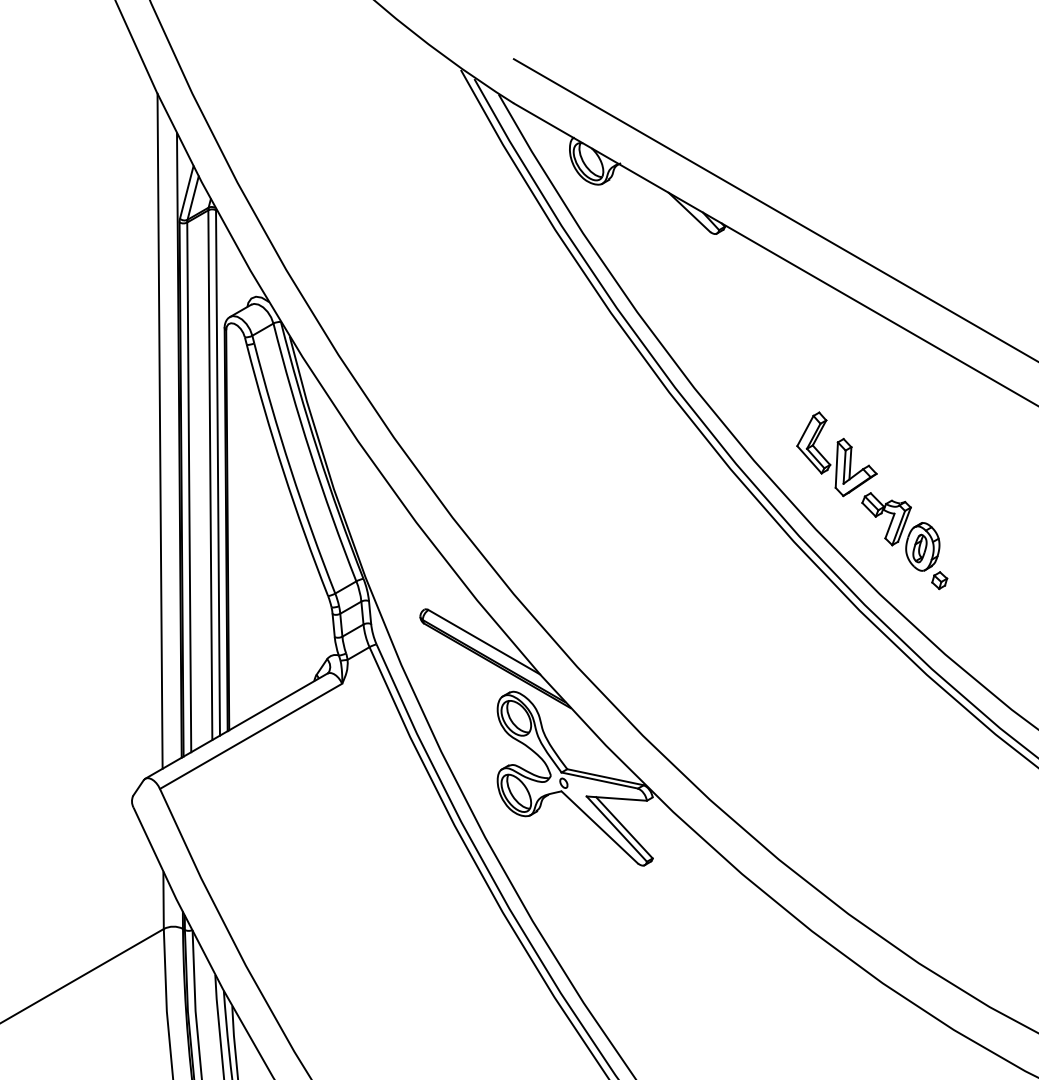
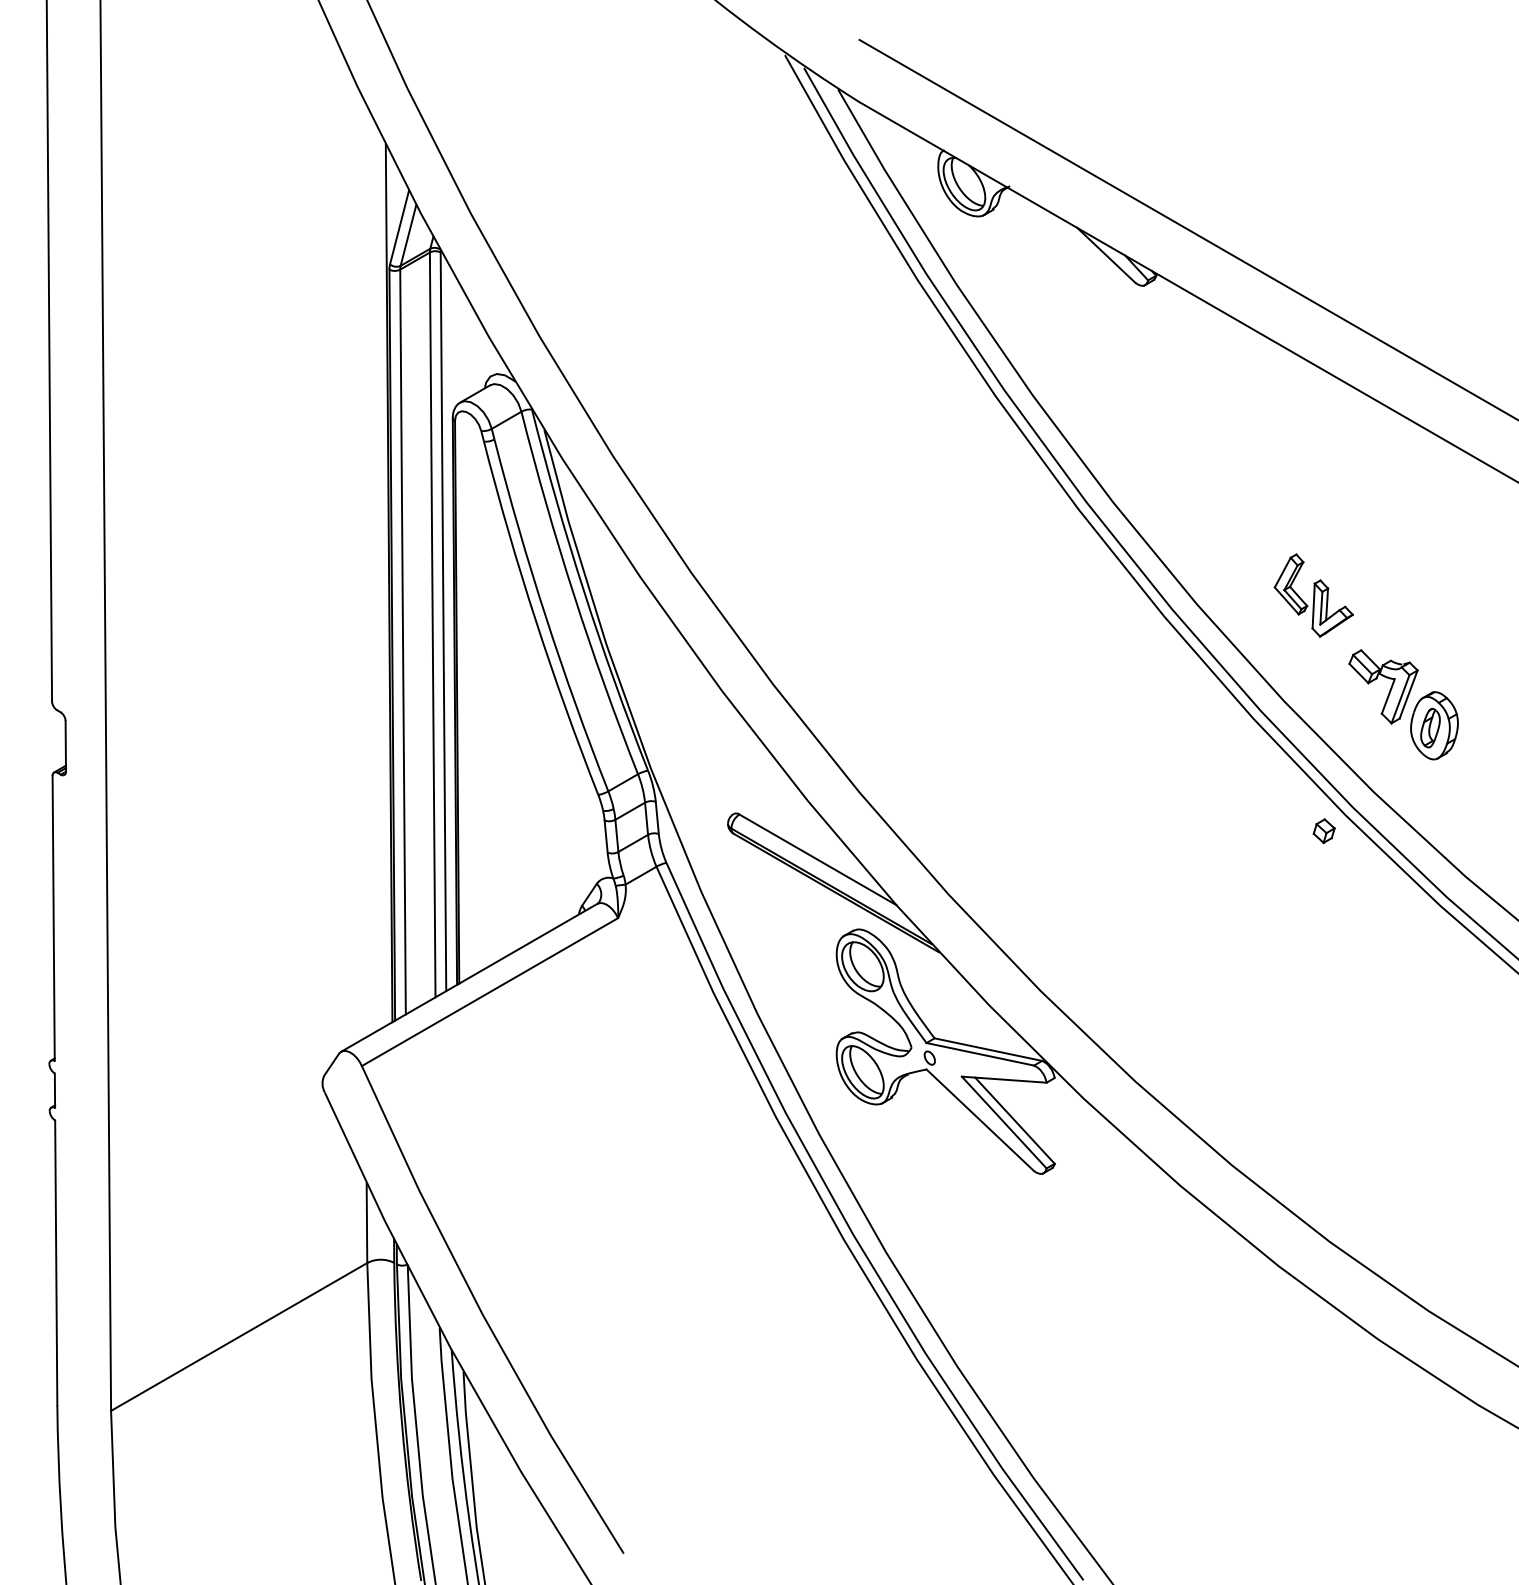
line: (159, 430) -> (361, 562), removed
part: (836, 454) -> (1313, 595), size x0.7
part: (939, 580) -> (1323, 830), moved

